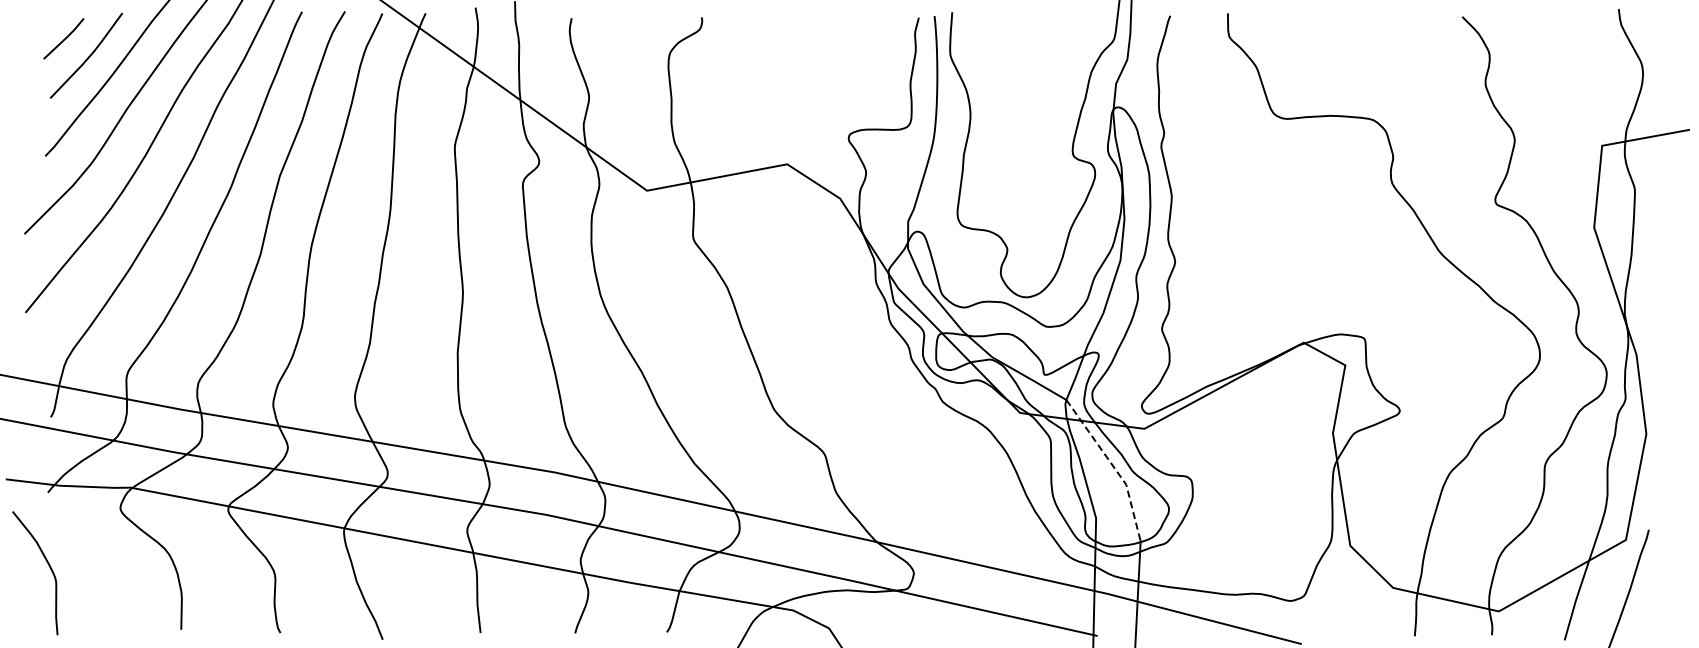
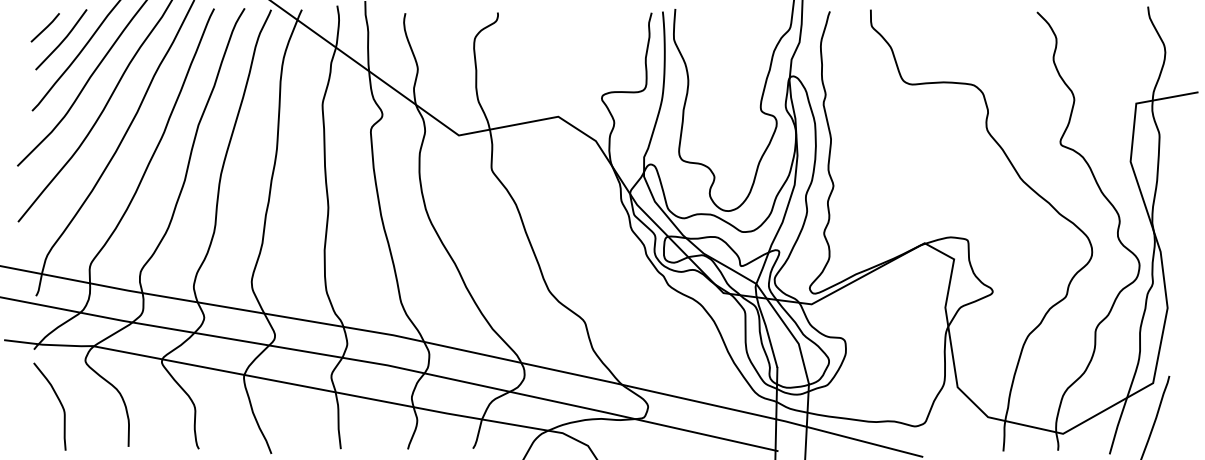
line: (1113, 466) -> (789, 331), dashed -> solid
curve: (49, 567) -> (59, 402), moved

